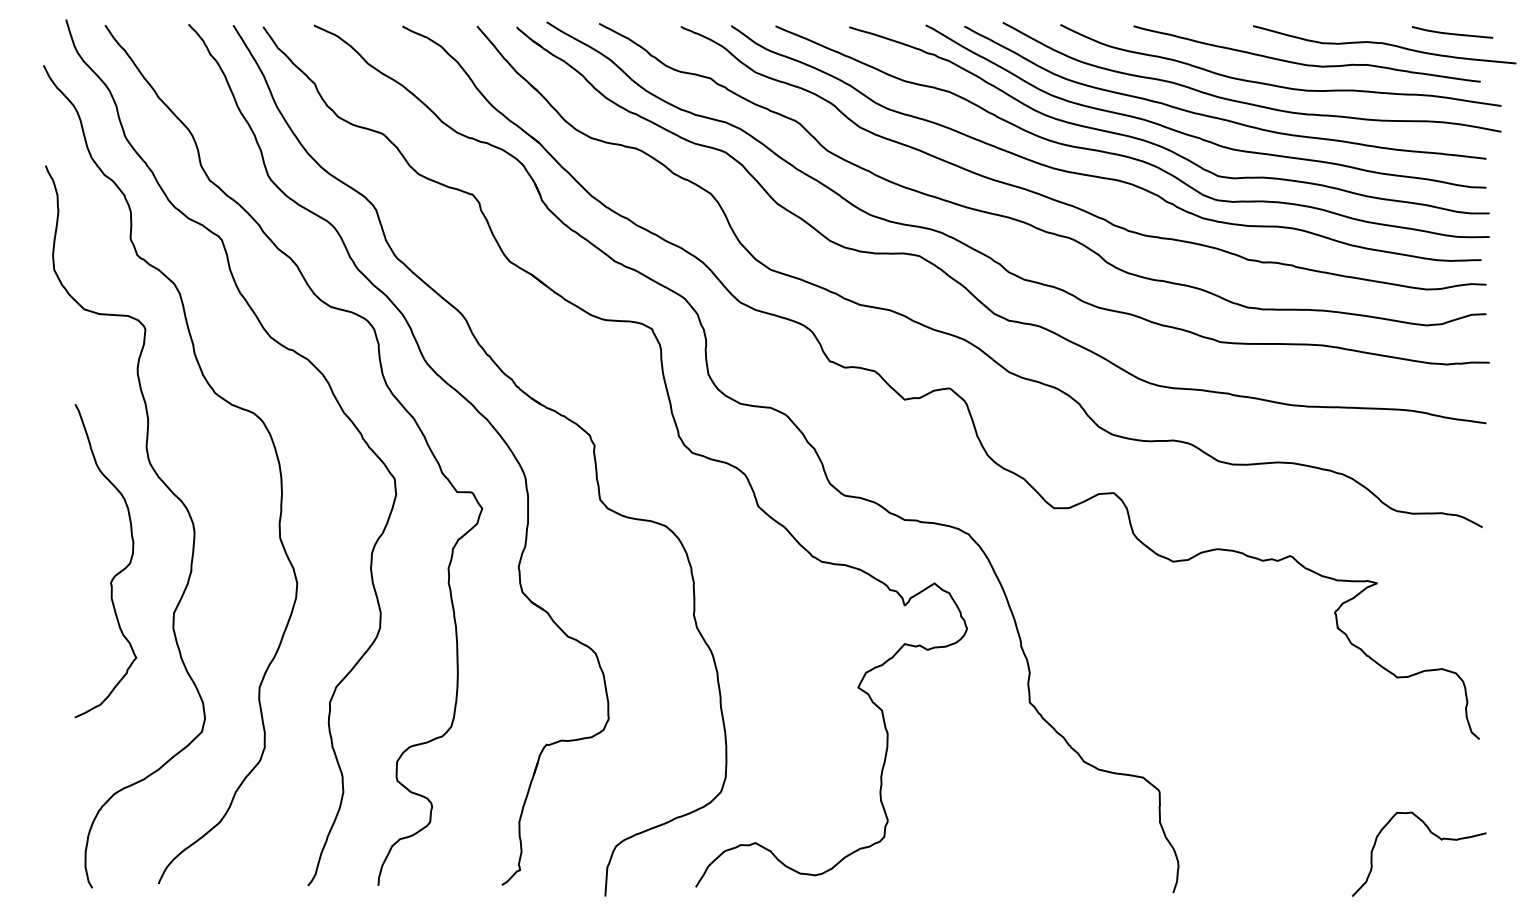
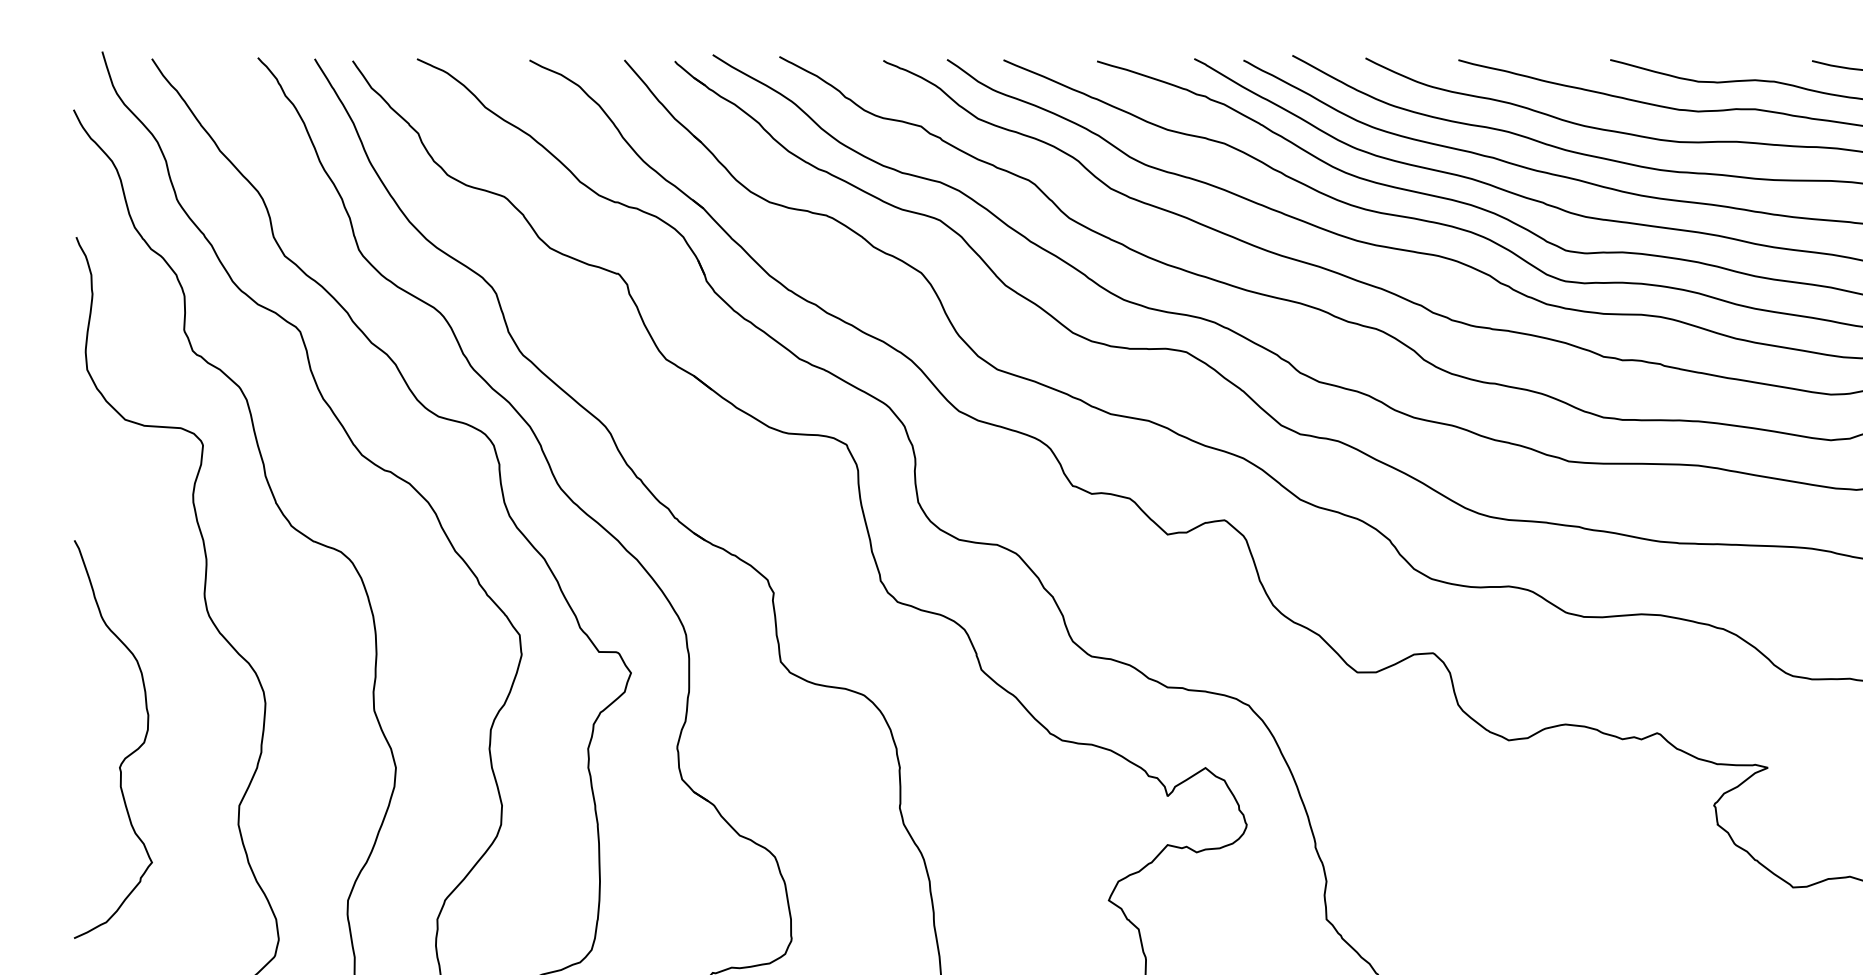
curve: (116, 573) -> (126, 755), moved

